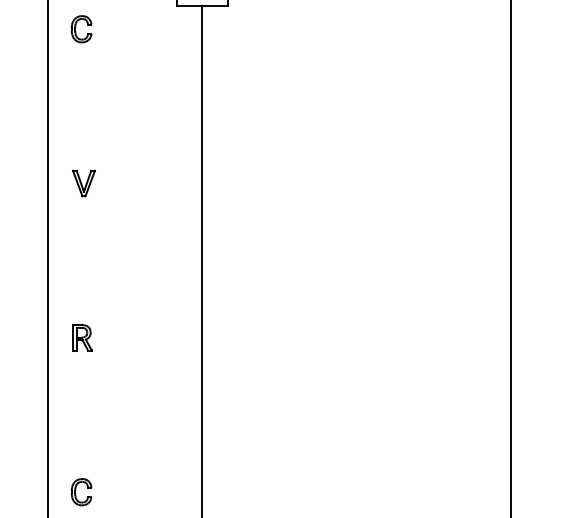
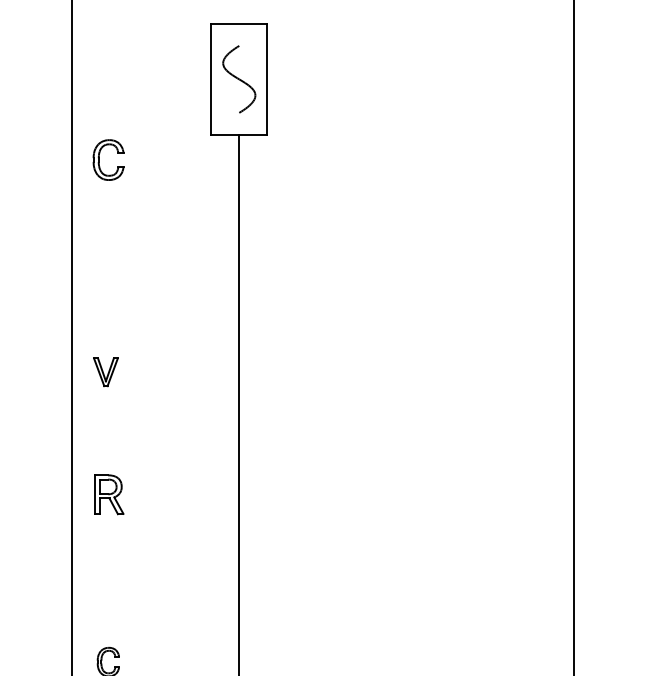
part: (80, 28) -> (107, 159), size x1.4
part: (83, 183) -> (105, 372), moved
part: (82, 337) -> (109, 494), size x1.4

